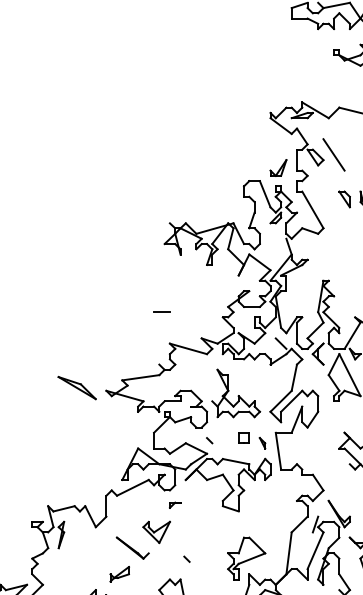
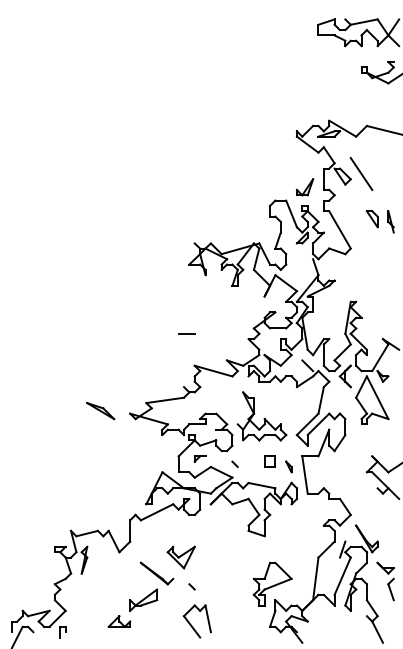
part: (77, 388) -> (100, 411), size x0.71
part: (174, 504) -> (199, 458), moved
line: (186, 558) -> (191, 586), moved
part: (119, 573) -> (143, 599), size x1.43

